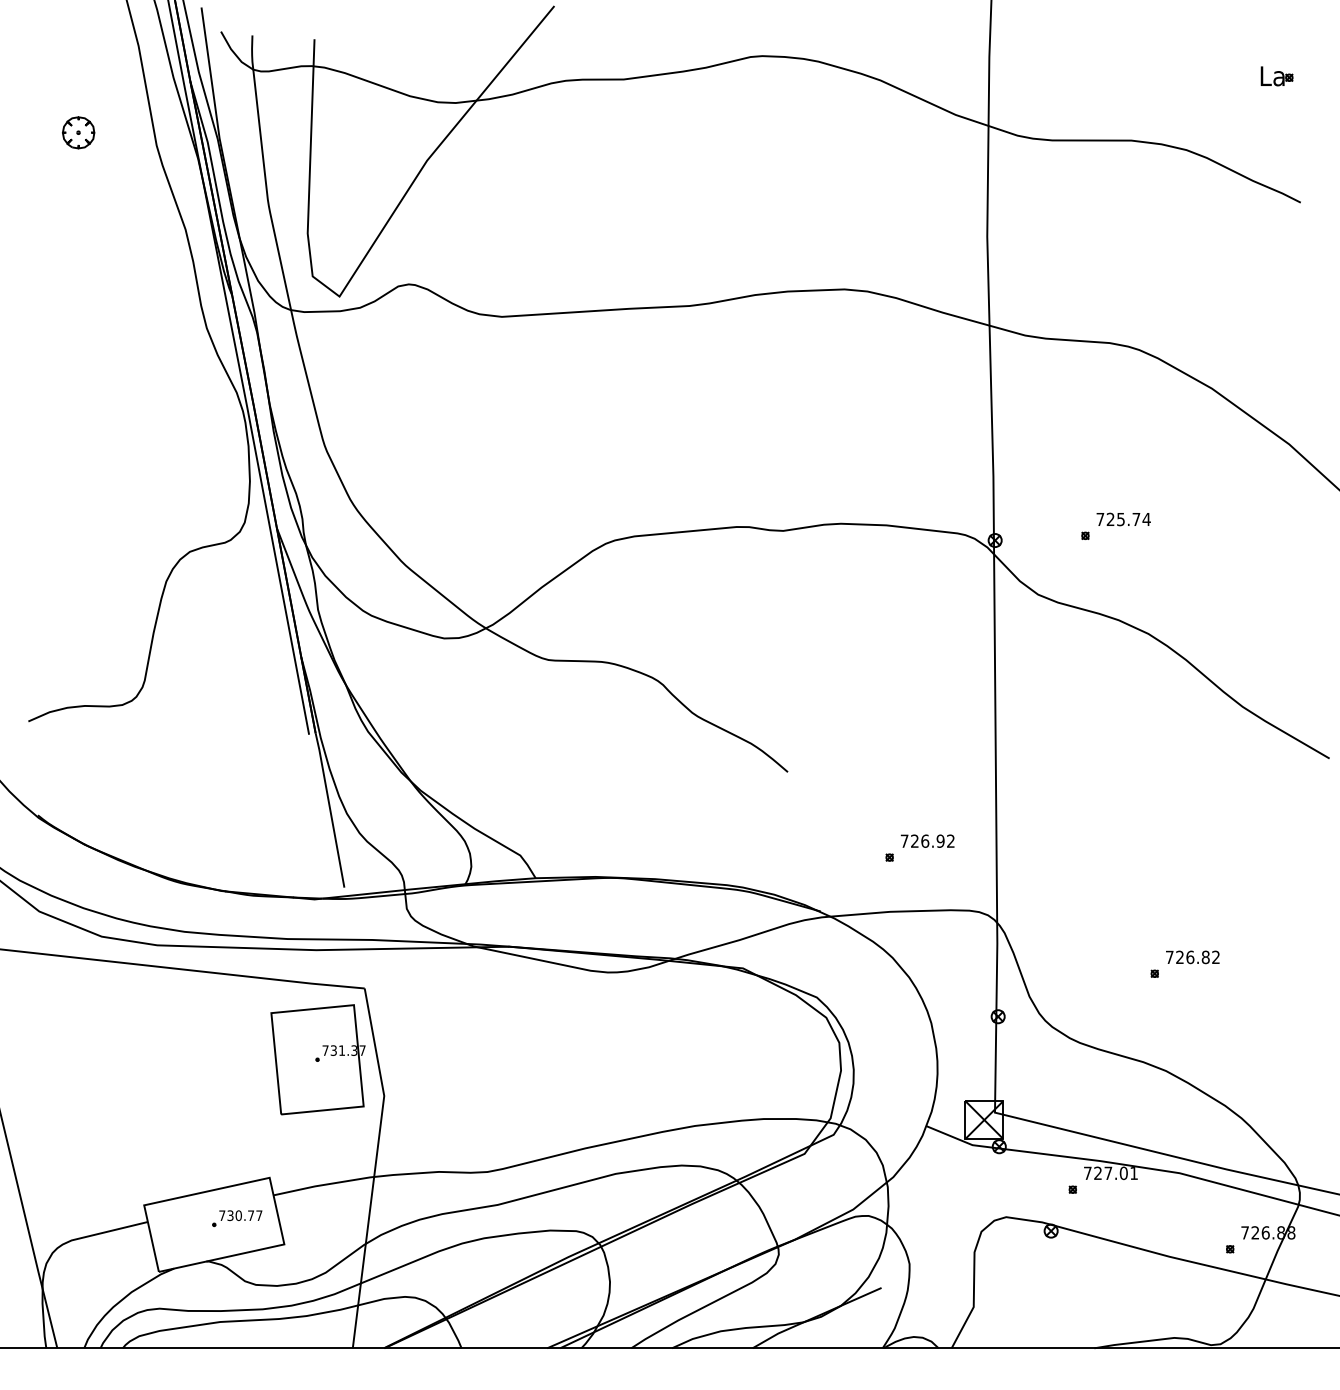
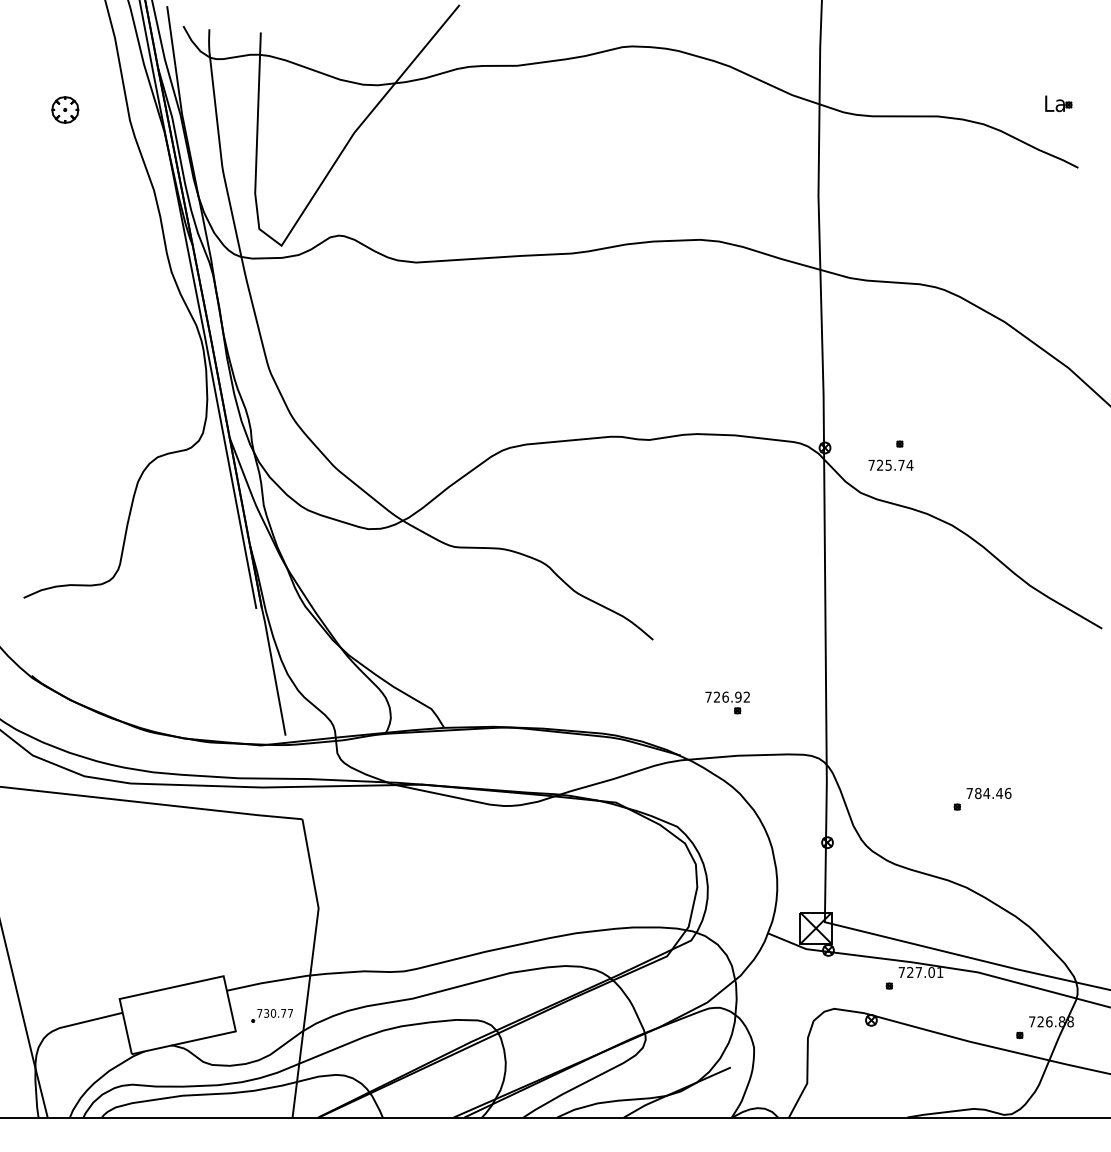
part: (1276, 76) -> (1058, 103), moved
text: (1123, 519) -> (890, 465), moved
text: (927, 840) -> (727, 696), moved
text: (1198, 957) -> (993, 793), 726.82 -> 784.46
part: (317, 1059) -> (263, 878), removed
part: (237, 1218) -> (272, 1015), moved

